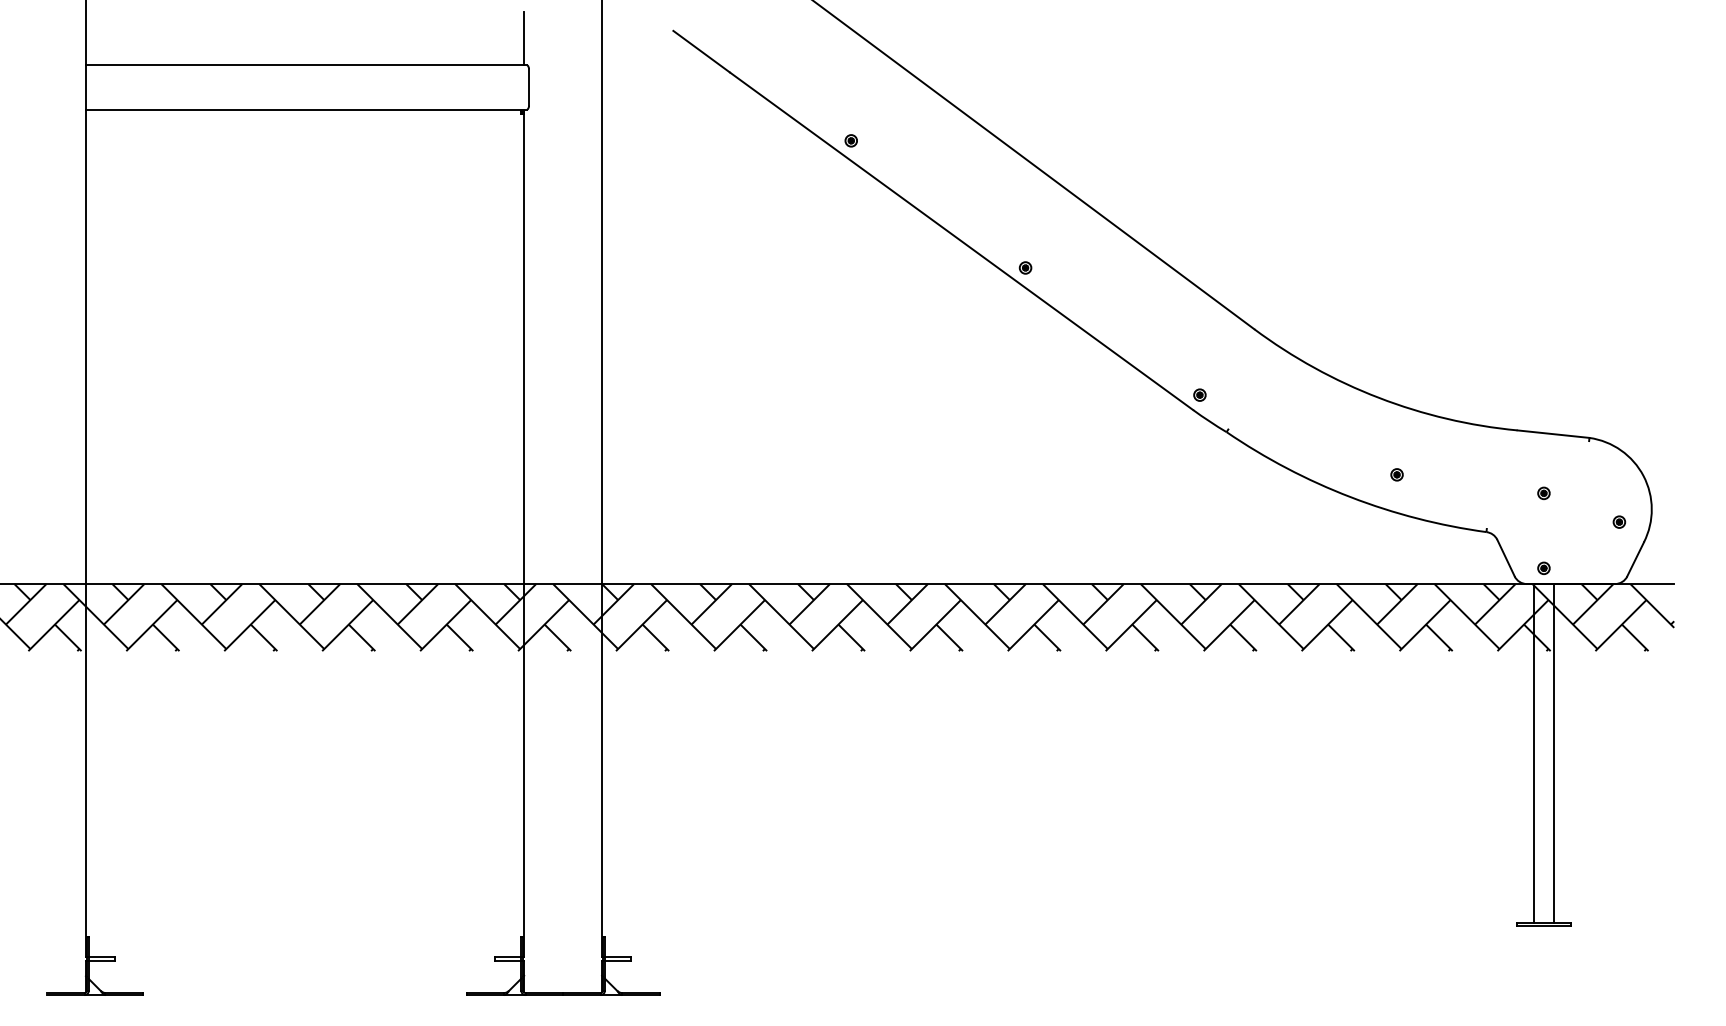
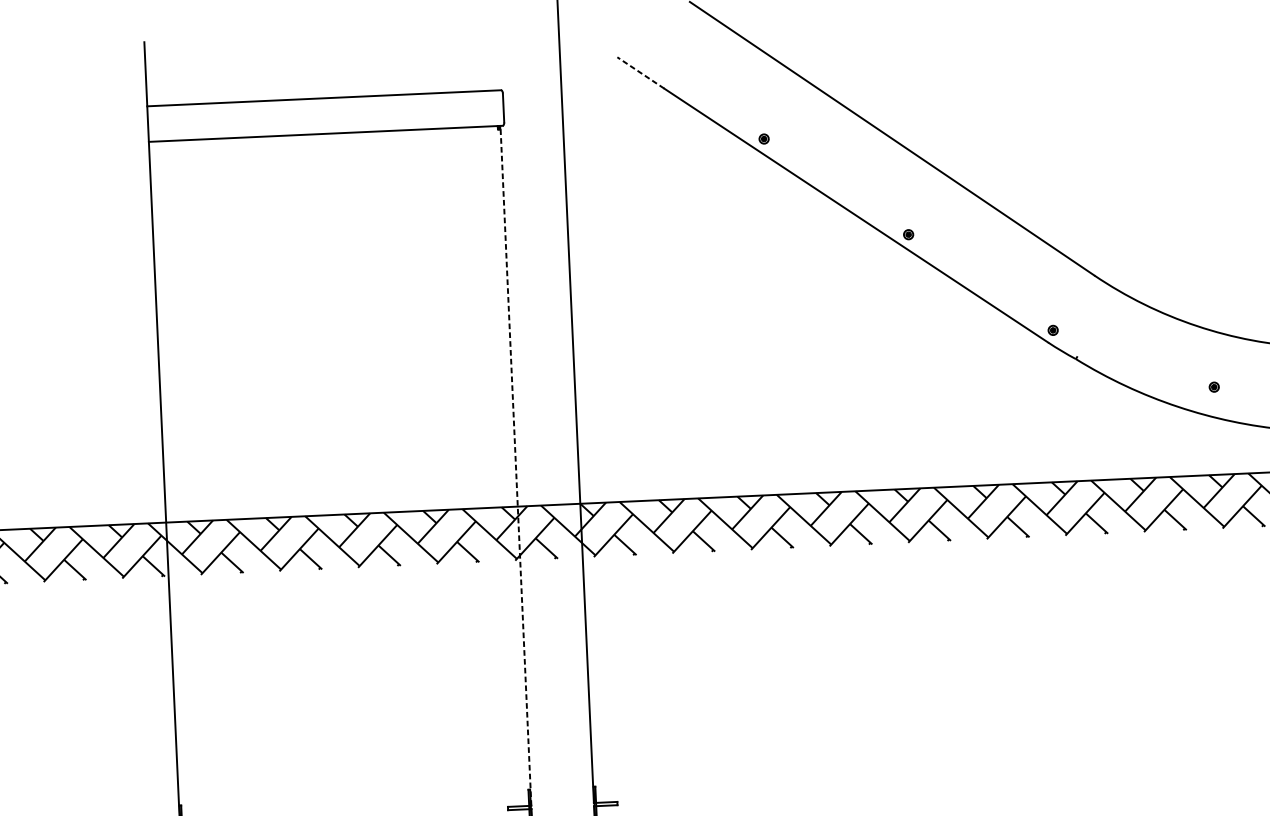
line: (524, 38) -> (498, 68), removed
line: (701, 51) -> (640, 72), solid -> dashed
line: (524, 533) -> (516, 466), solid -> dashed

